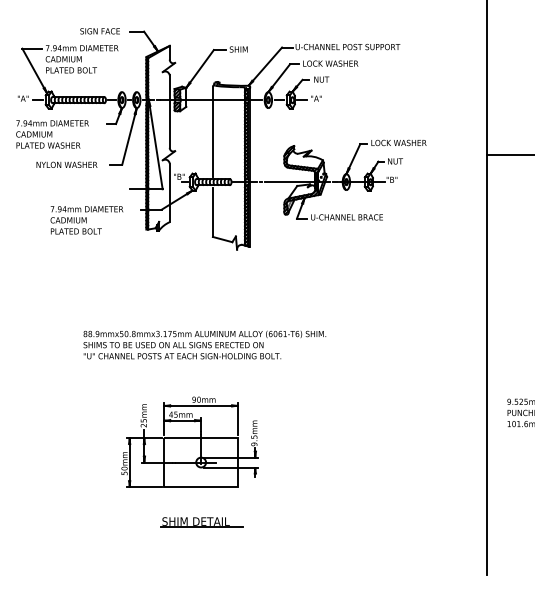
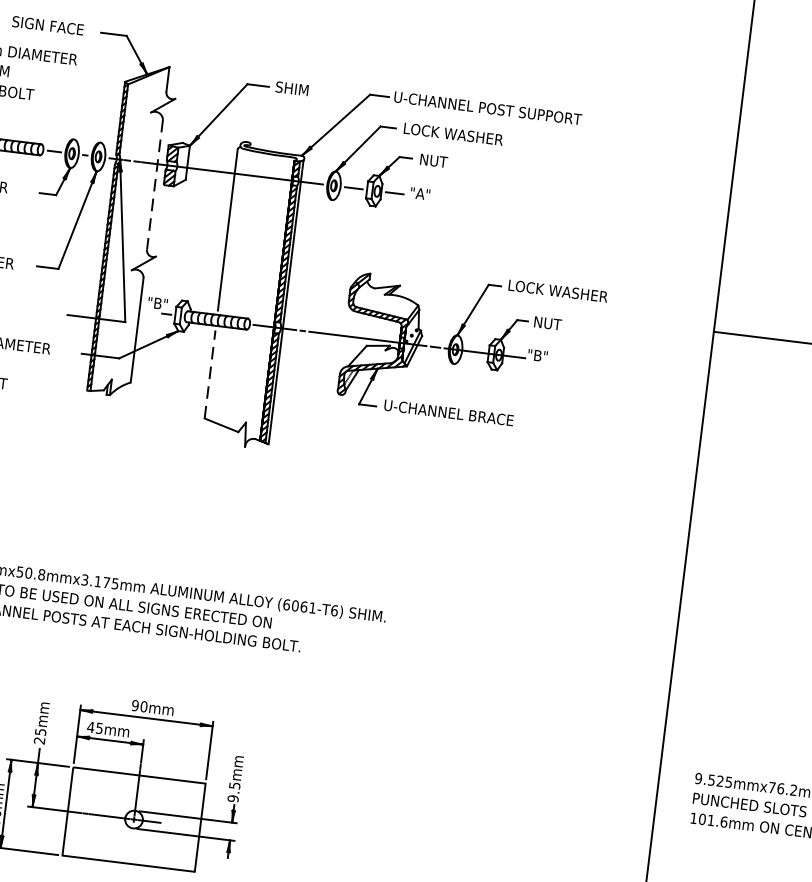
line: (169, 112) -> (154, 186), solid -> dashed
line: (212, 212) -> (209, 374), solid -> dashed

